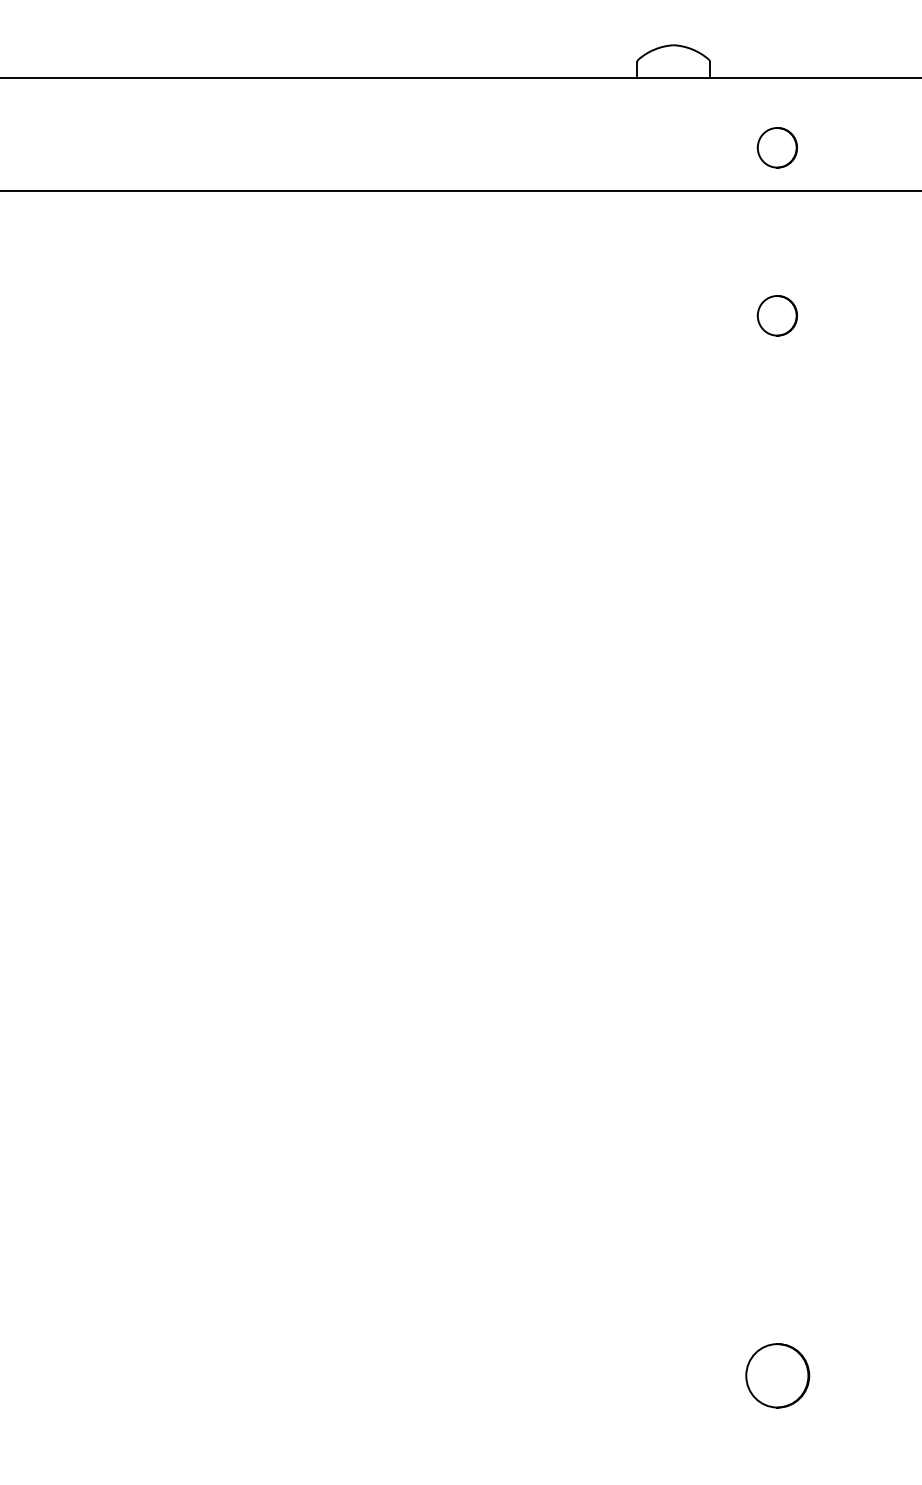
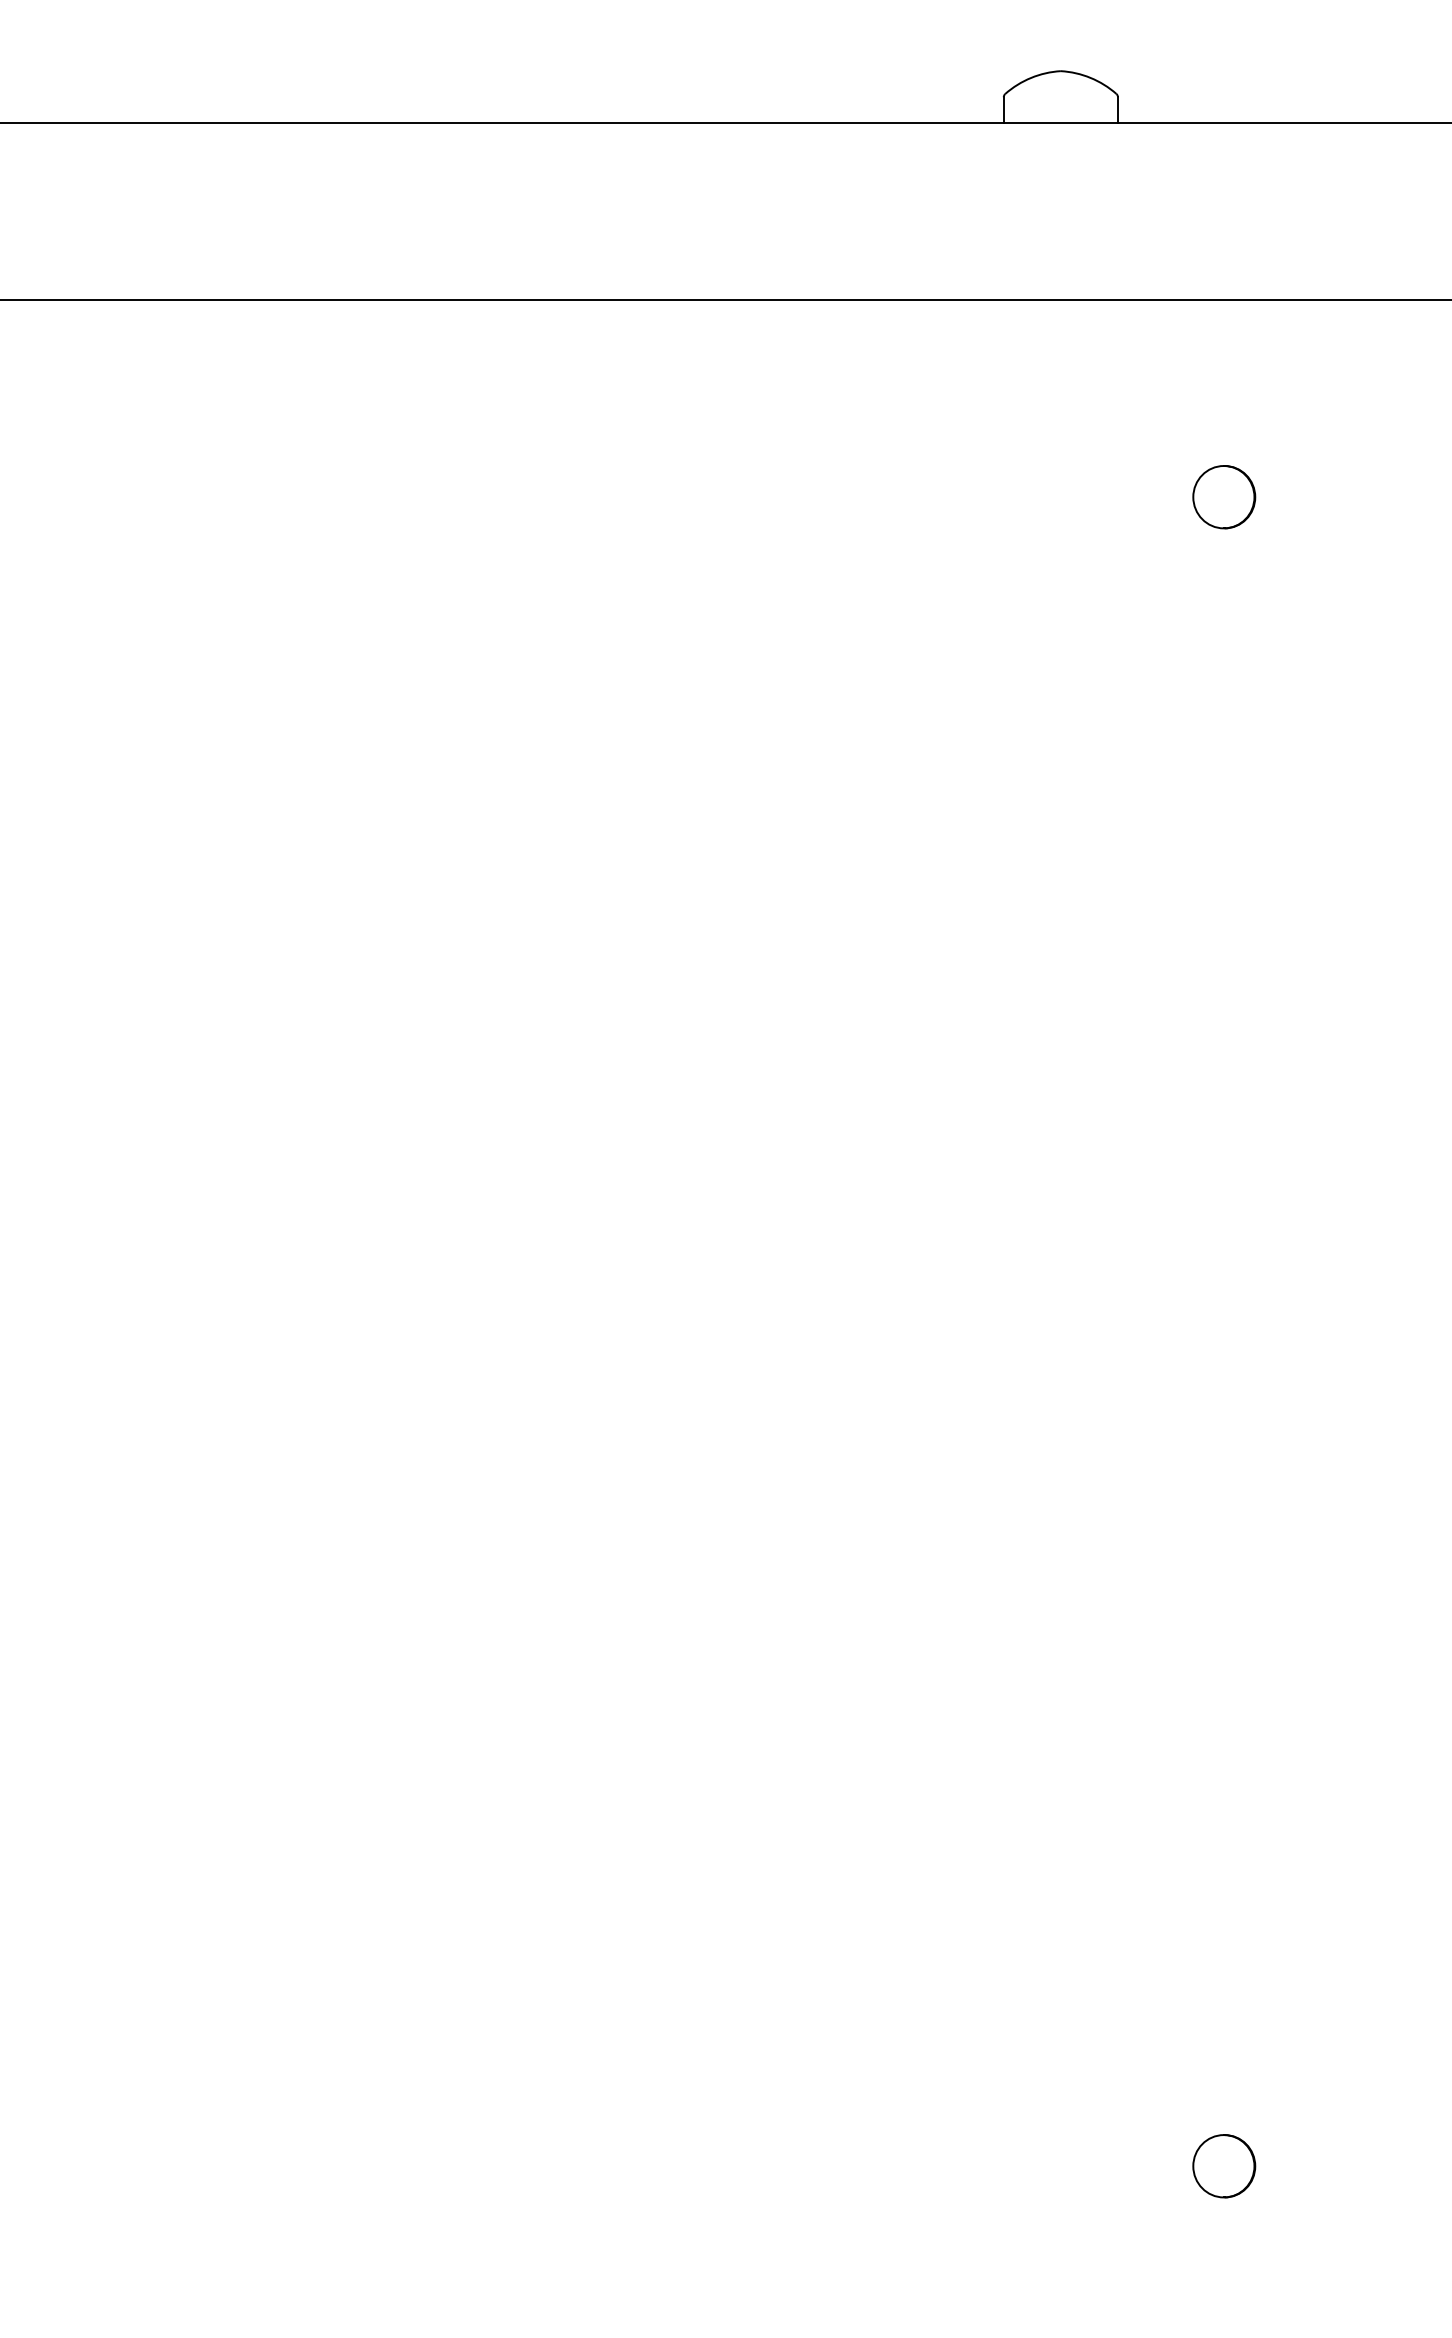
part: (776, 147) -> (1222, 232), removed
part: (776, 1375) -> (1222, 2165), size x0.62

